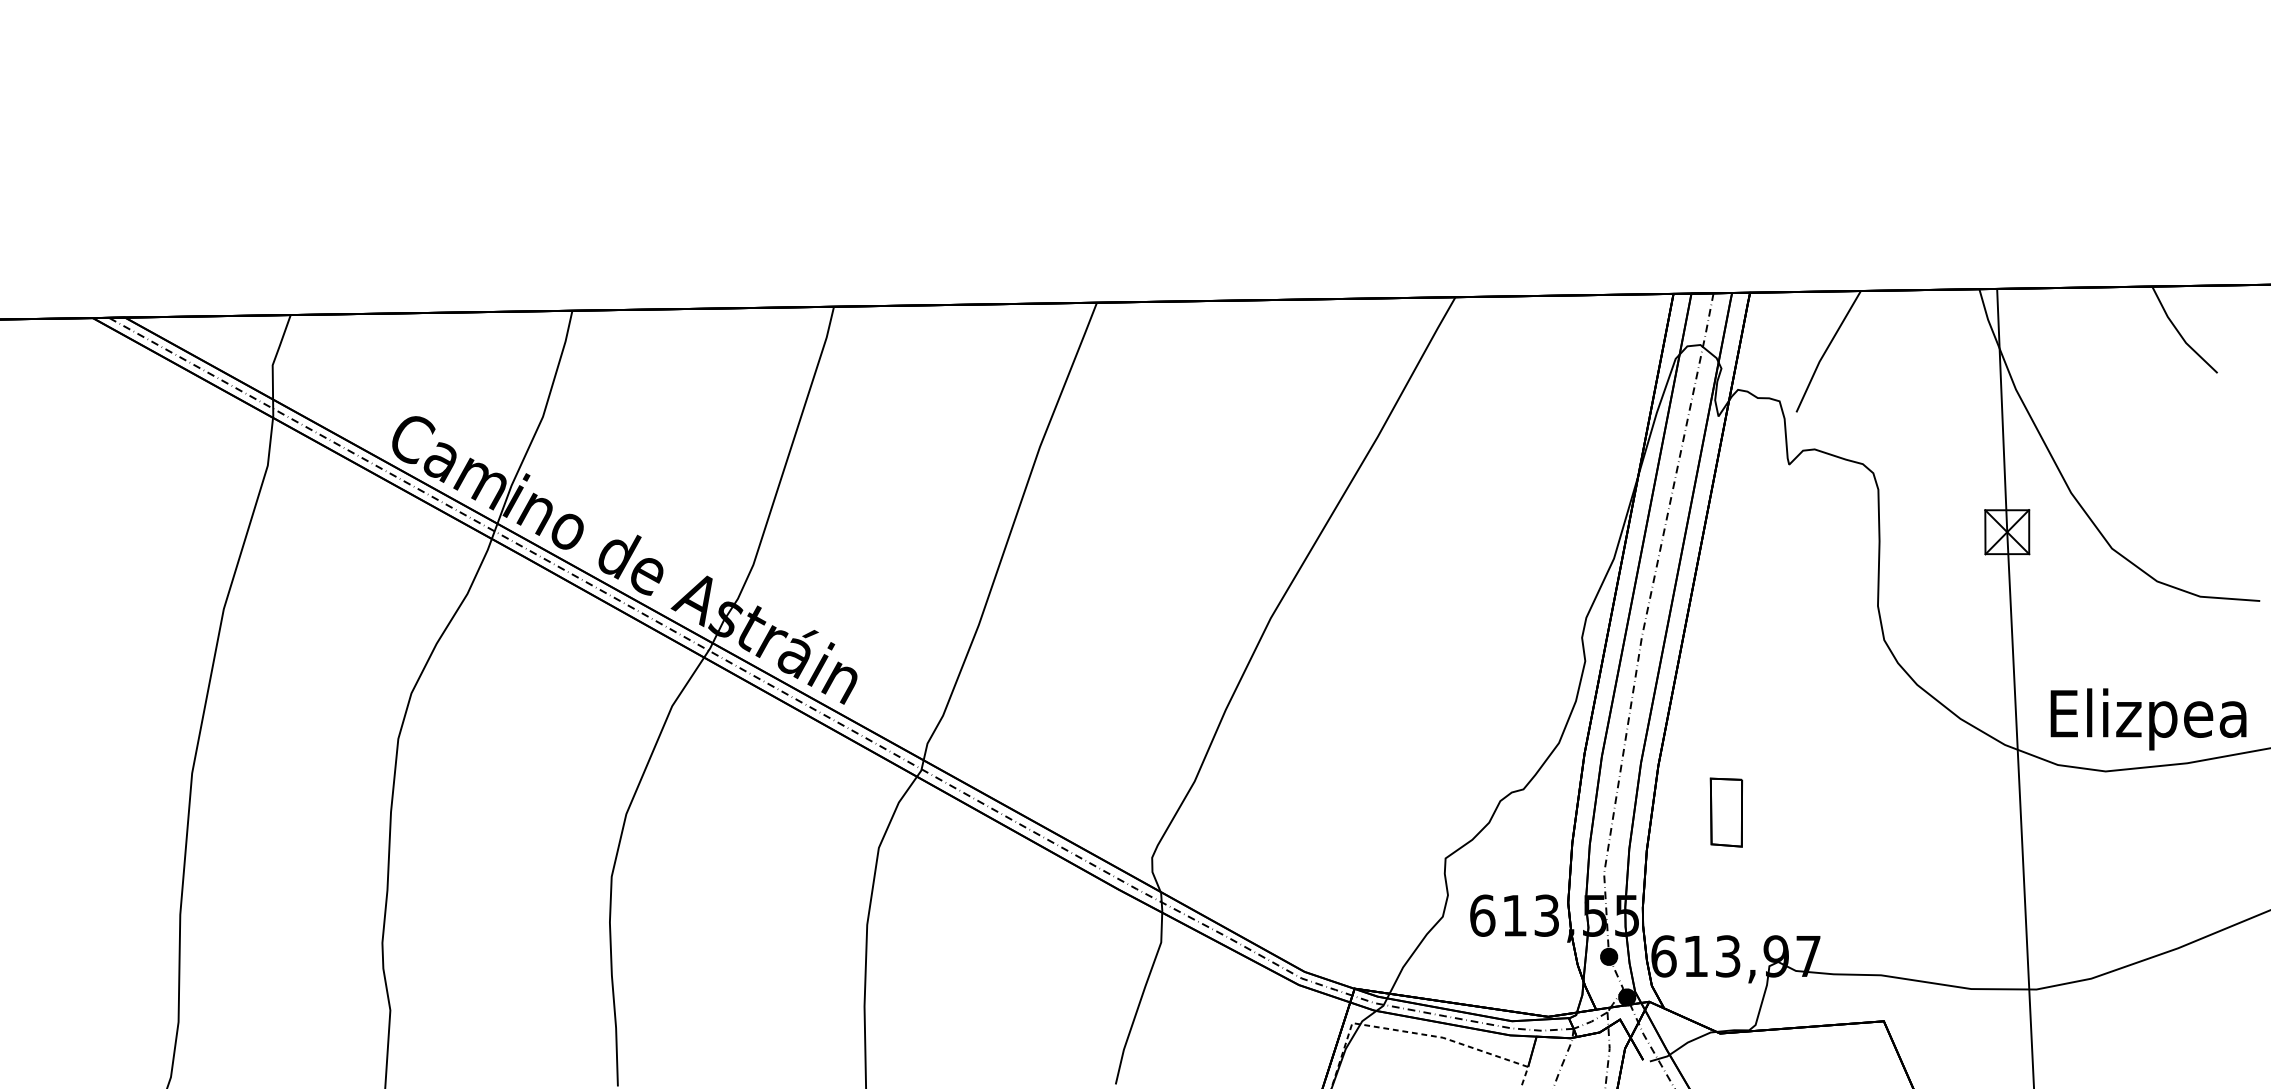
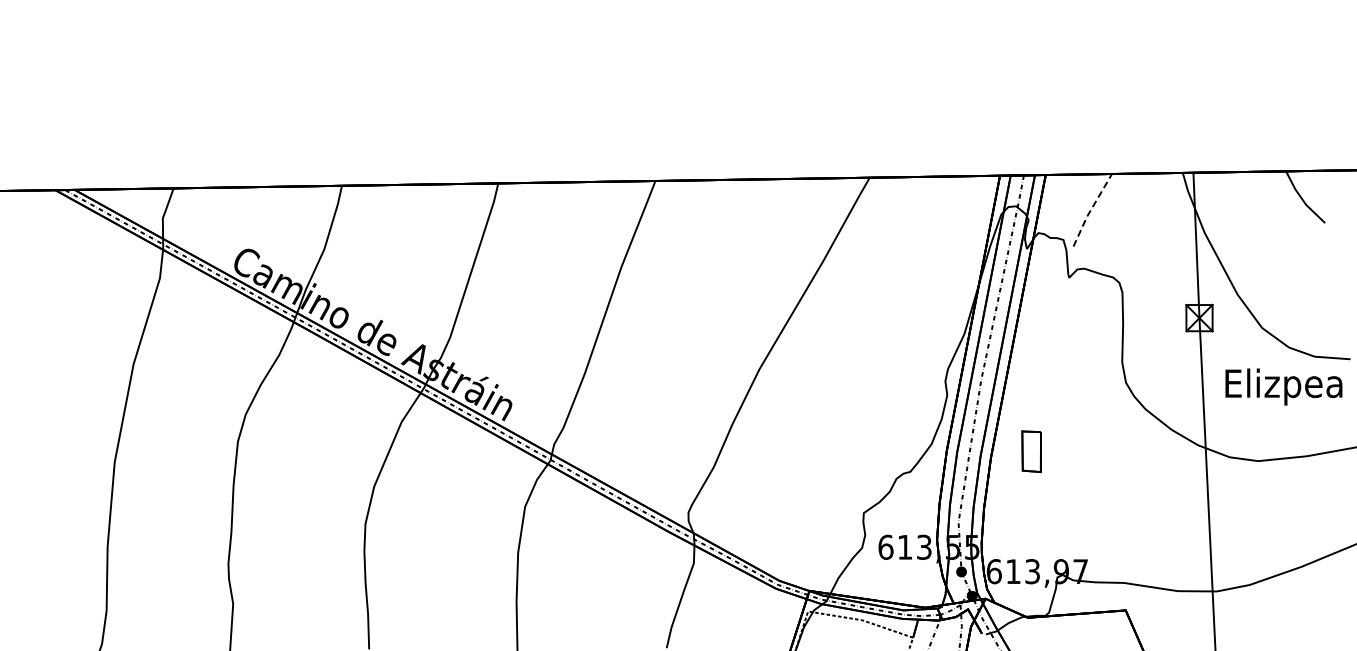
line: (1824, 352) -> (1090, 210), solid -> dashed
text: (2147, 718) -> (1283, 386), moved
part: (1726, 812) -> (1031, 451), moved

